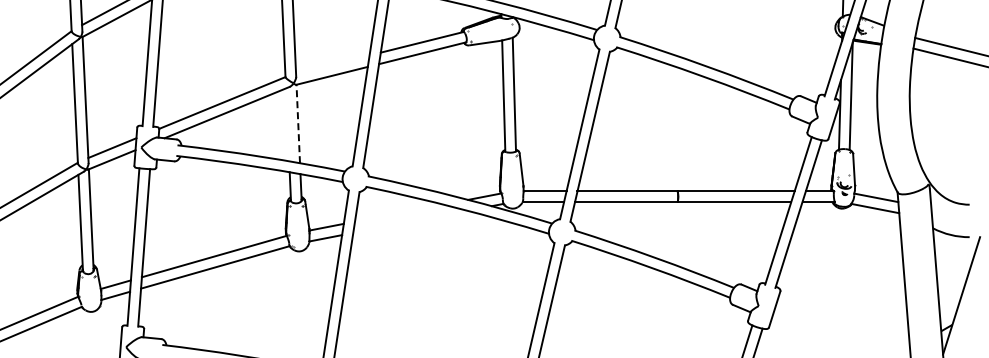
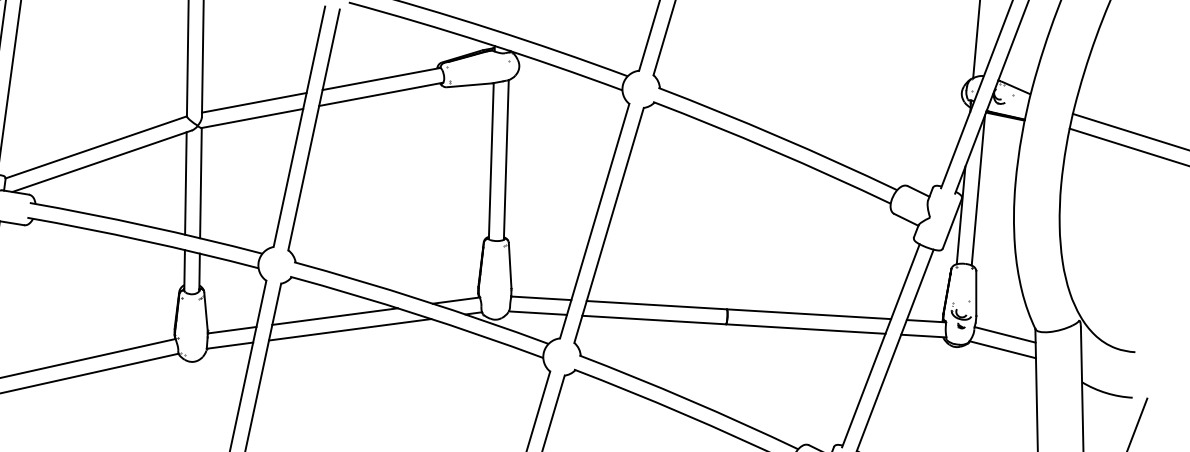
line: (332, 64) -> (253, 102), added
line: (298, 123) -> (201, 182), dashed -> solid
line: (287, 124) -> (185, 182), added
line: (399, 212) -> (335, 315), added
line: (410, 221) -> (350, 329), added

